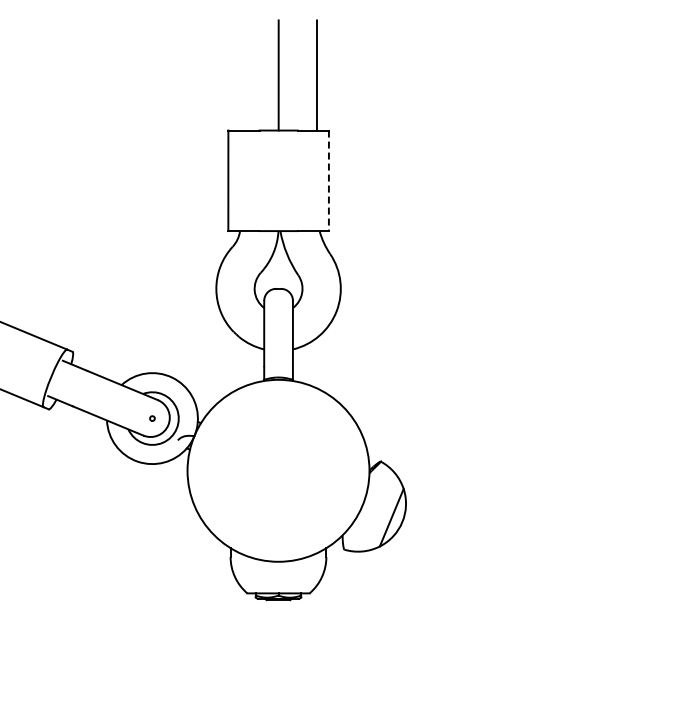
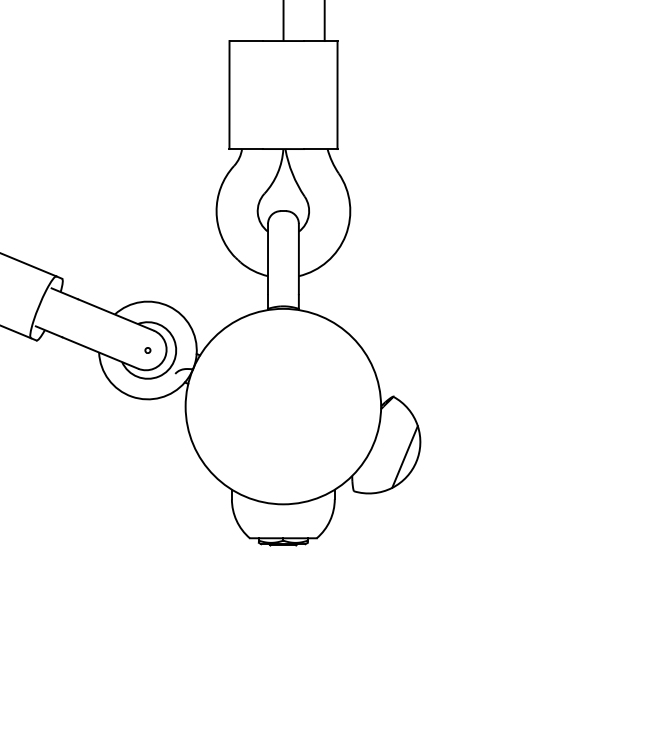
line: (328, 181) -> (337, 95), dashed -> solid

